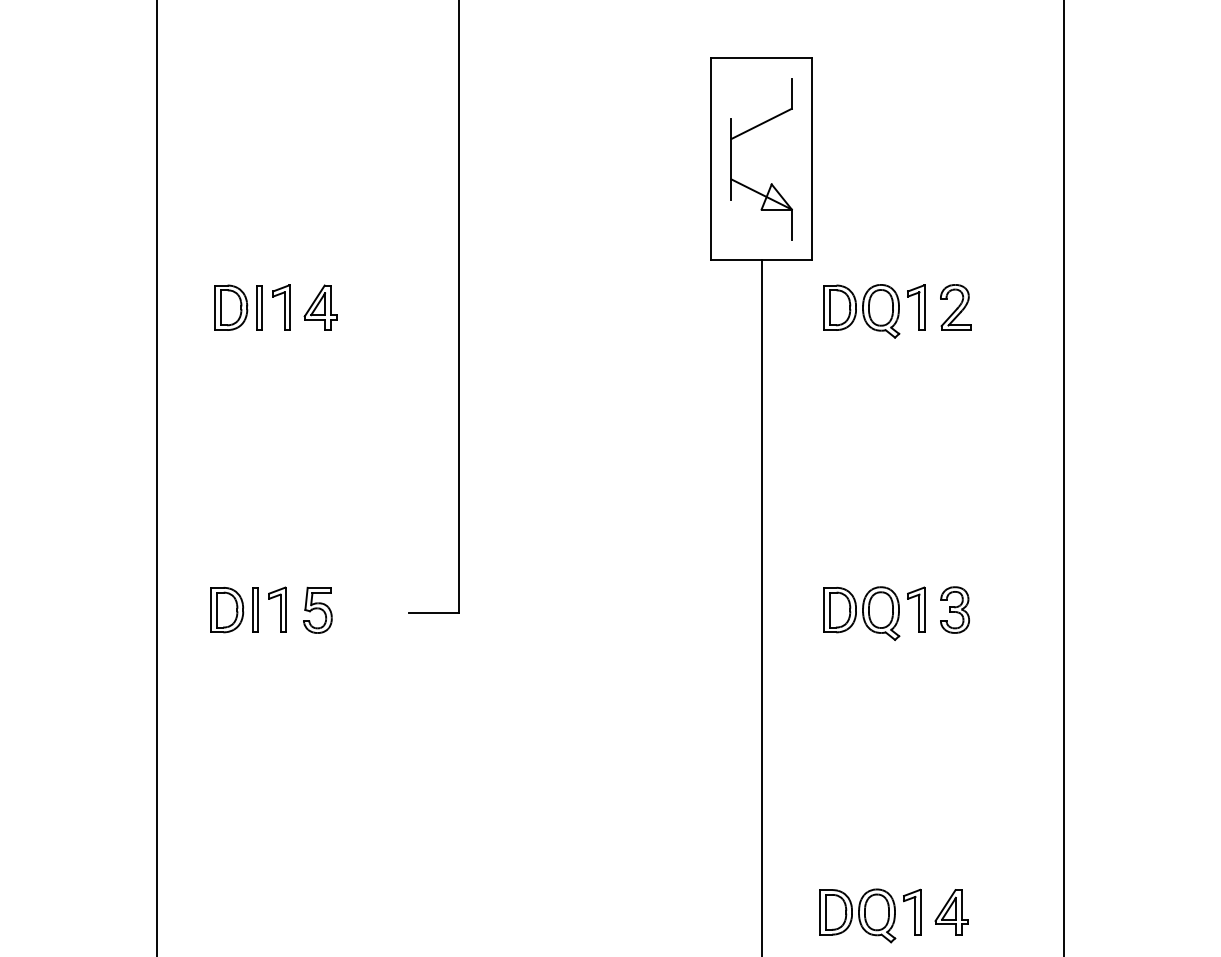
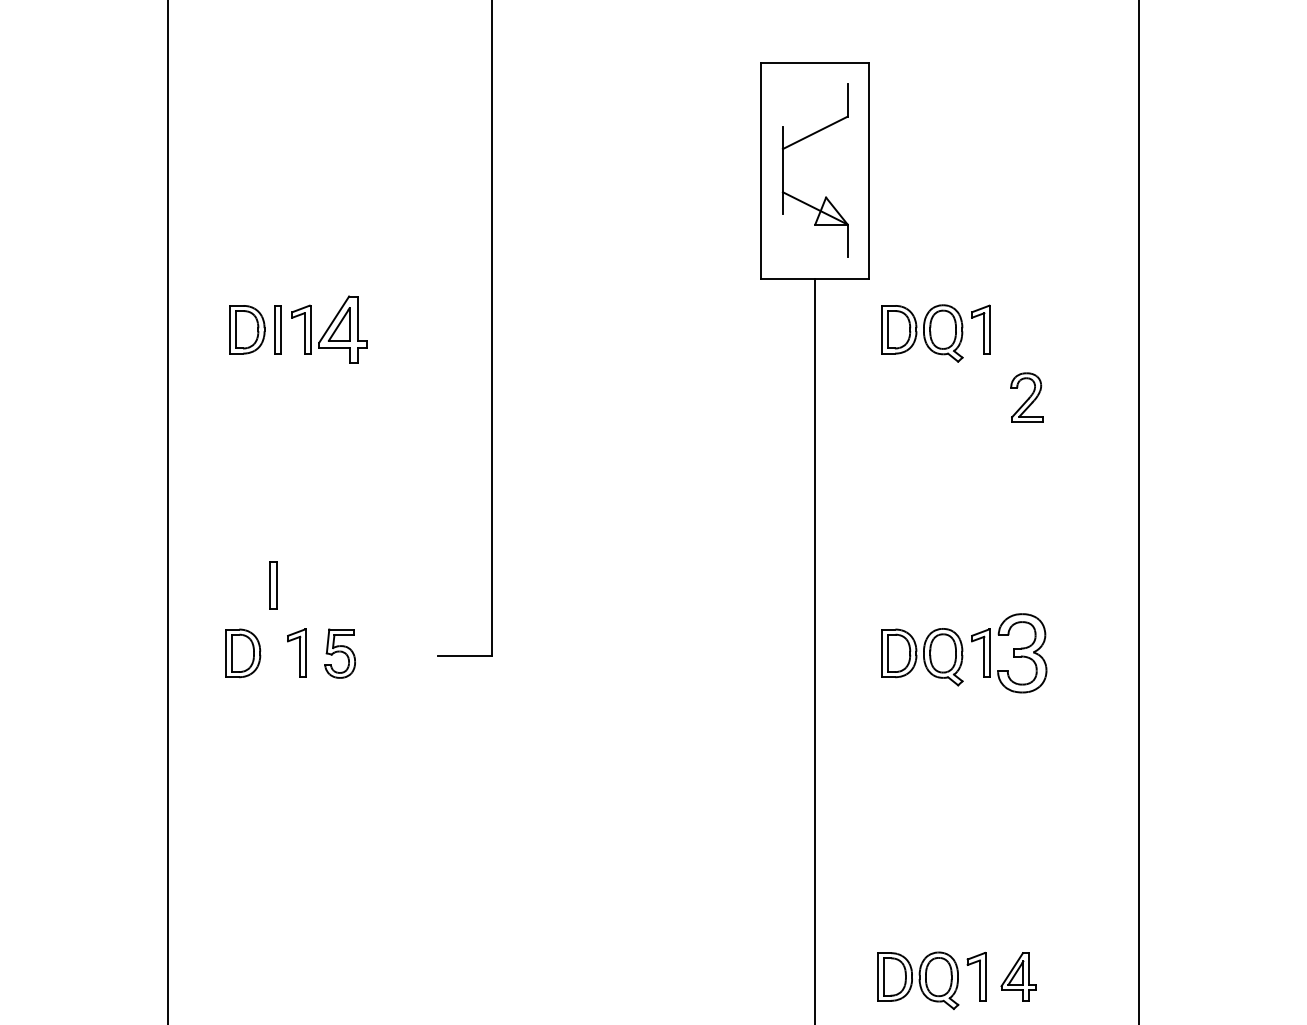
part: (320, 307) -> (343, 329), size x1.4
part: (955, 307) -> (1026, 397), moved
part: (255, 610) -> (273, 585), moved
part: (955, 610) -> (1022, 653), size x1.6

